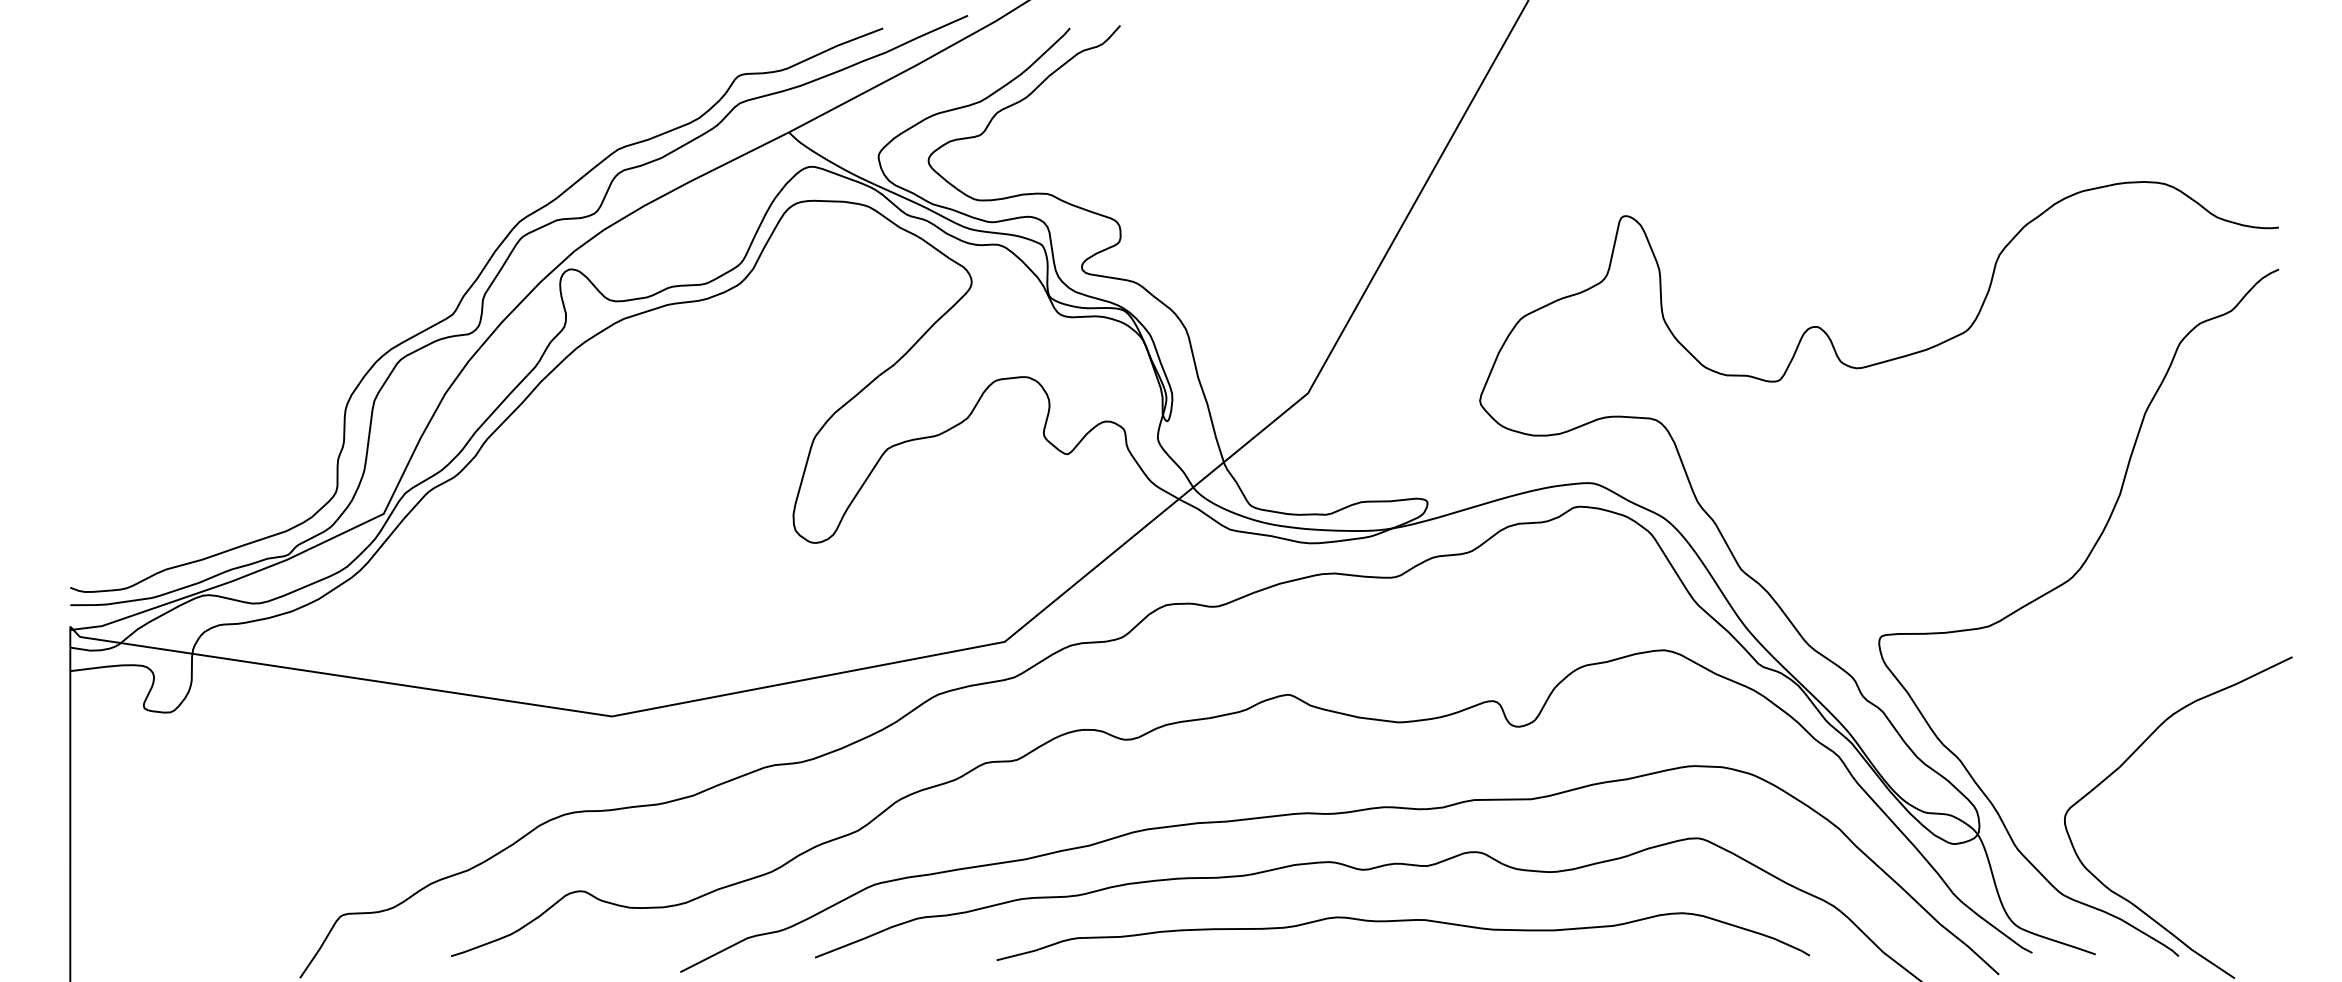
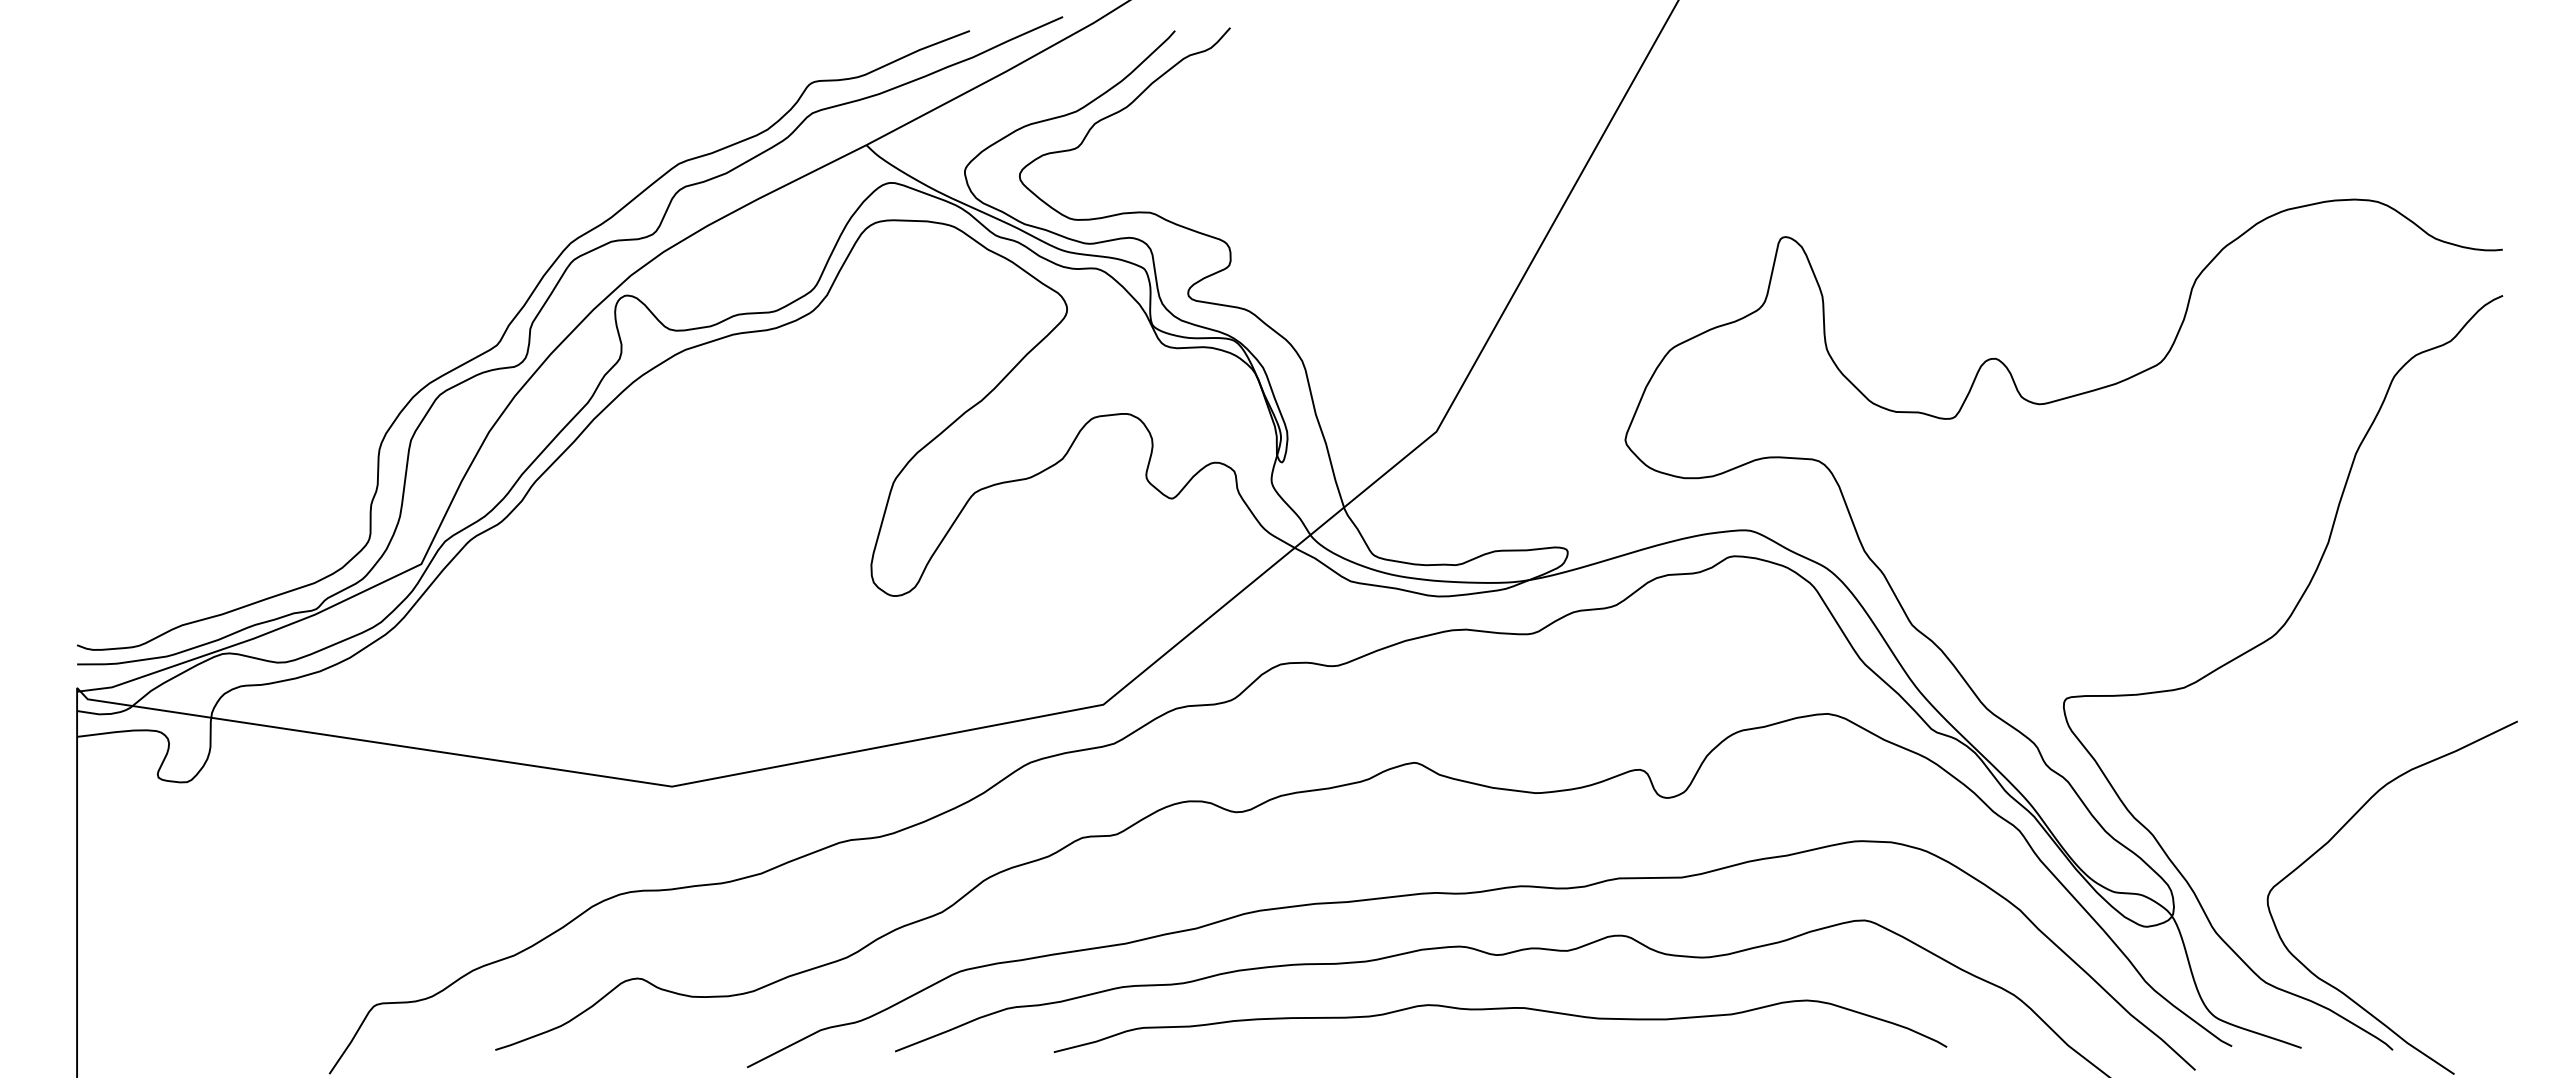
curve: (1402, 921) -> (1499, 1009), moved

